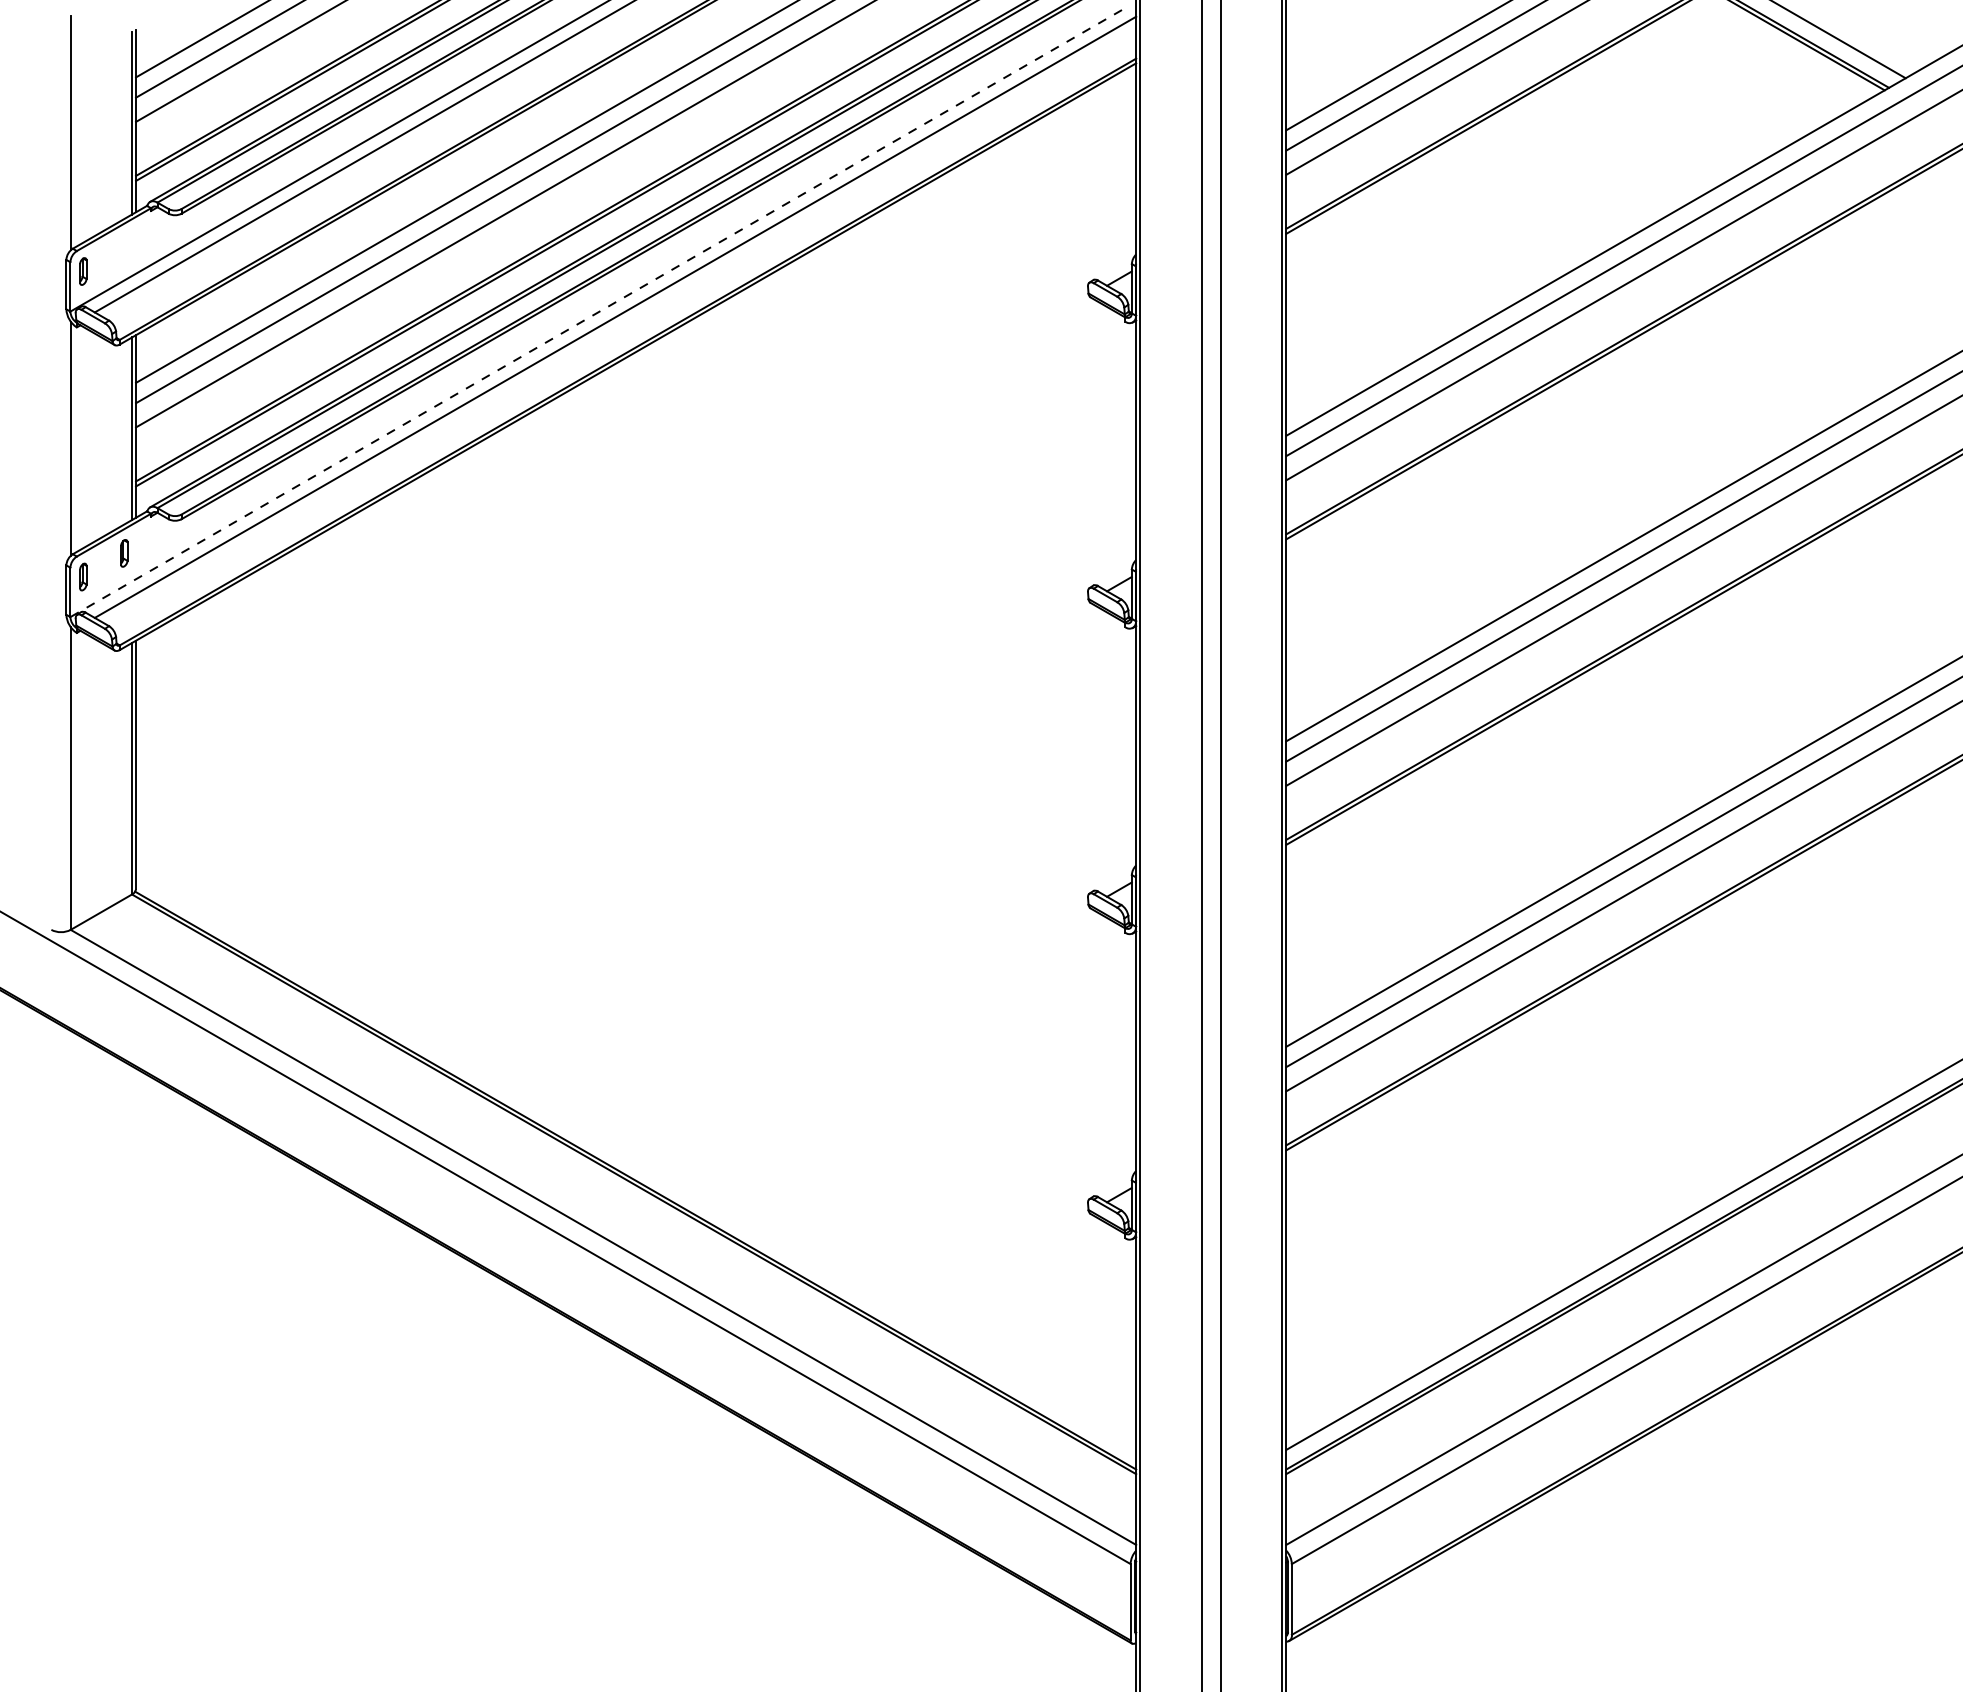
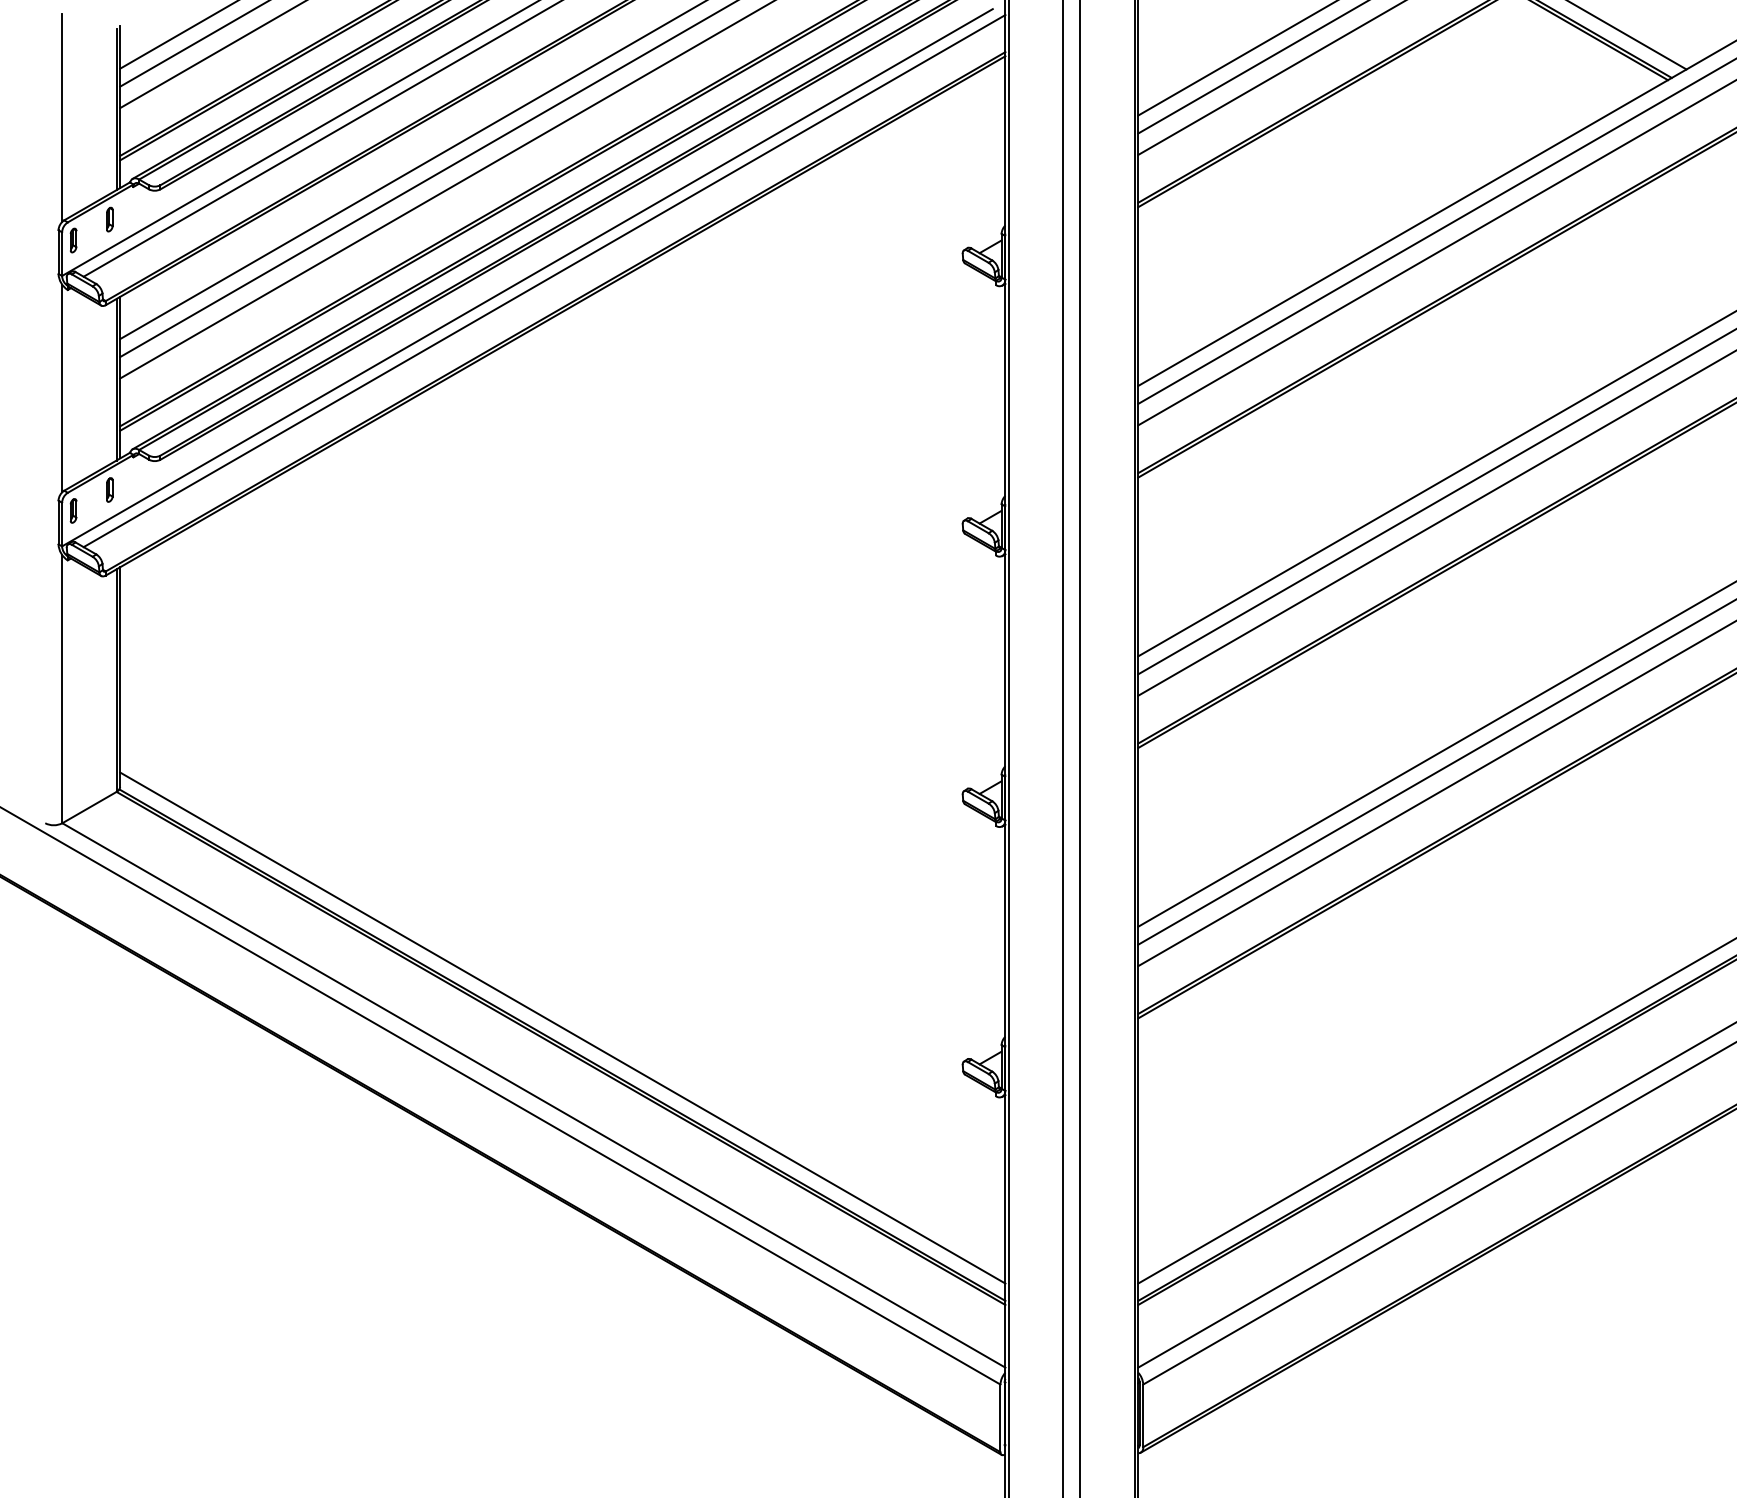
part: (124, 247) -> (109, 219), added
line: (595, 313) -> (526, 277), dashed -> solid
line: (636, 1160) -> (563, 1027), added

